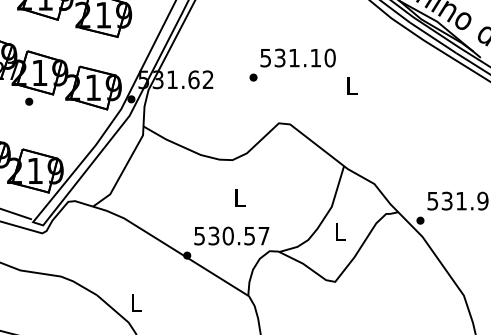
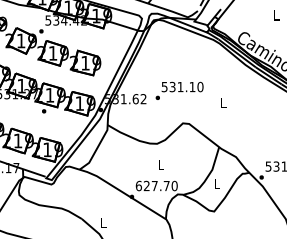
text: (292, 64) -> (179, 90), moved
text: (231, 235) -> (156, 185), 530.57 -> 627.70

